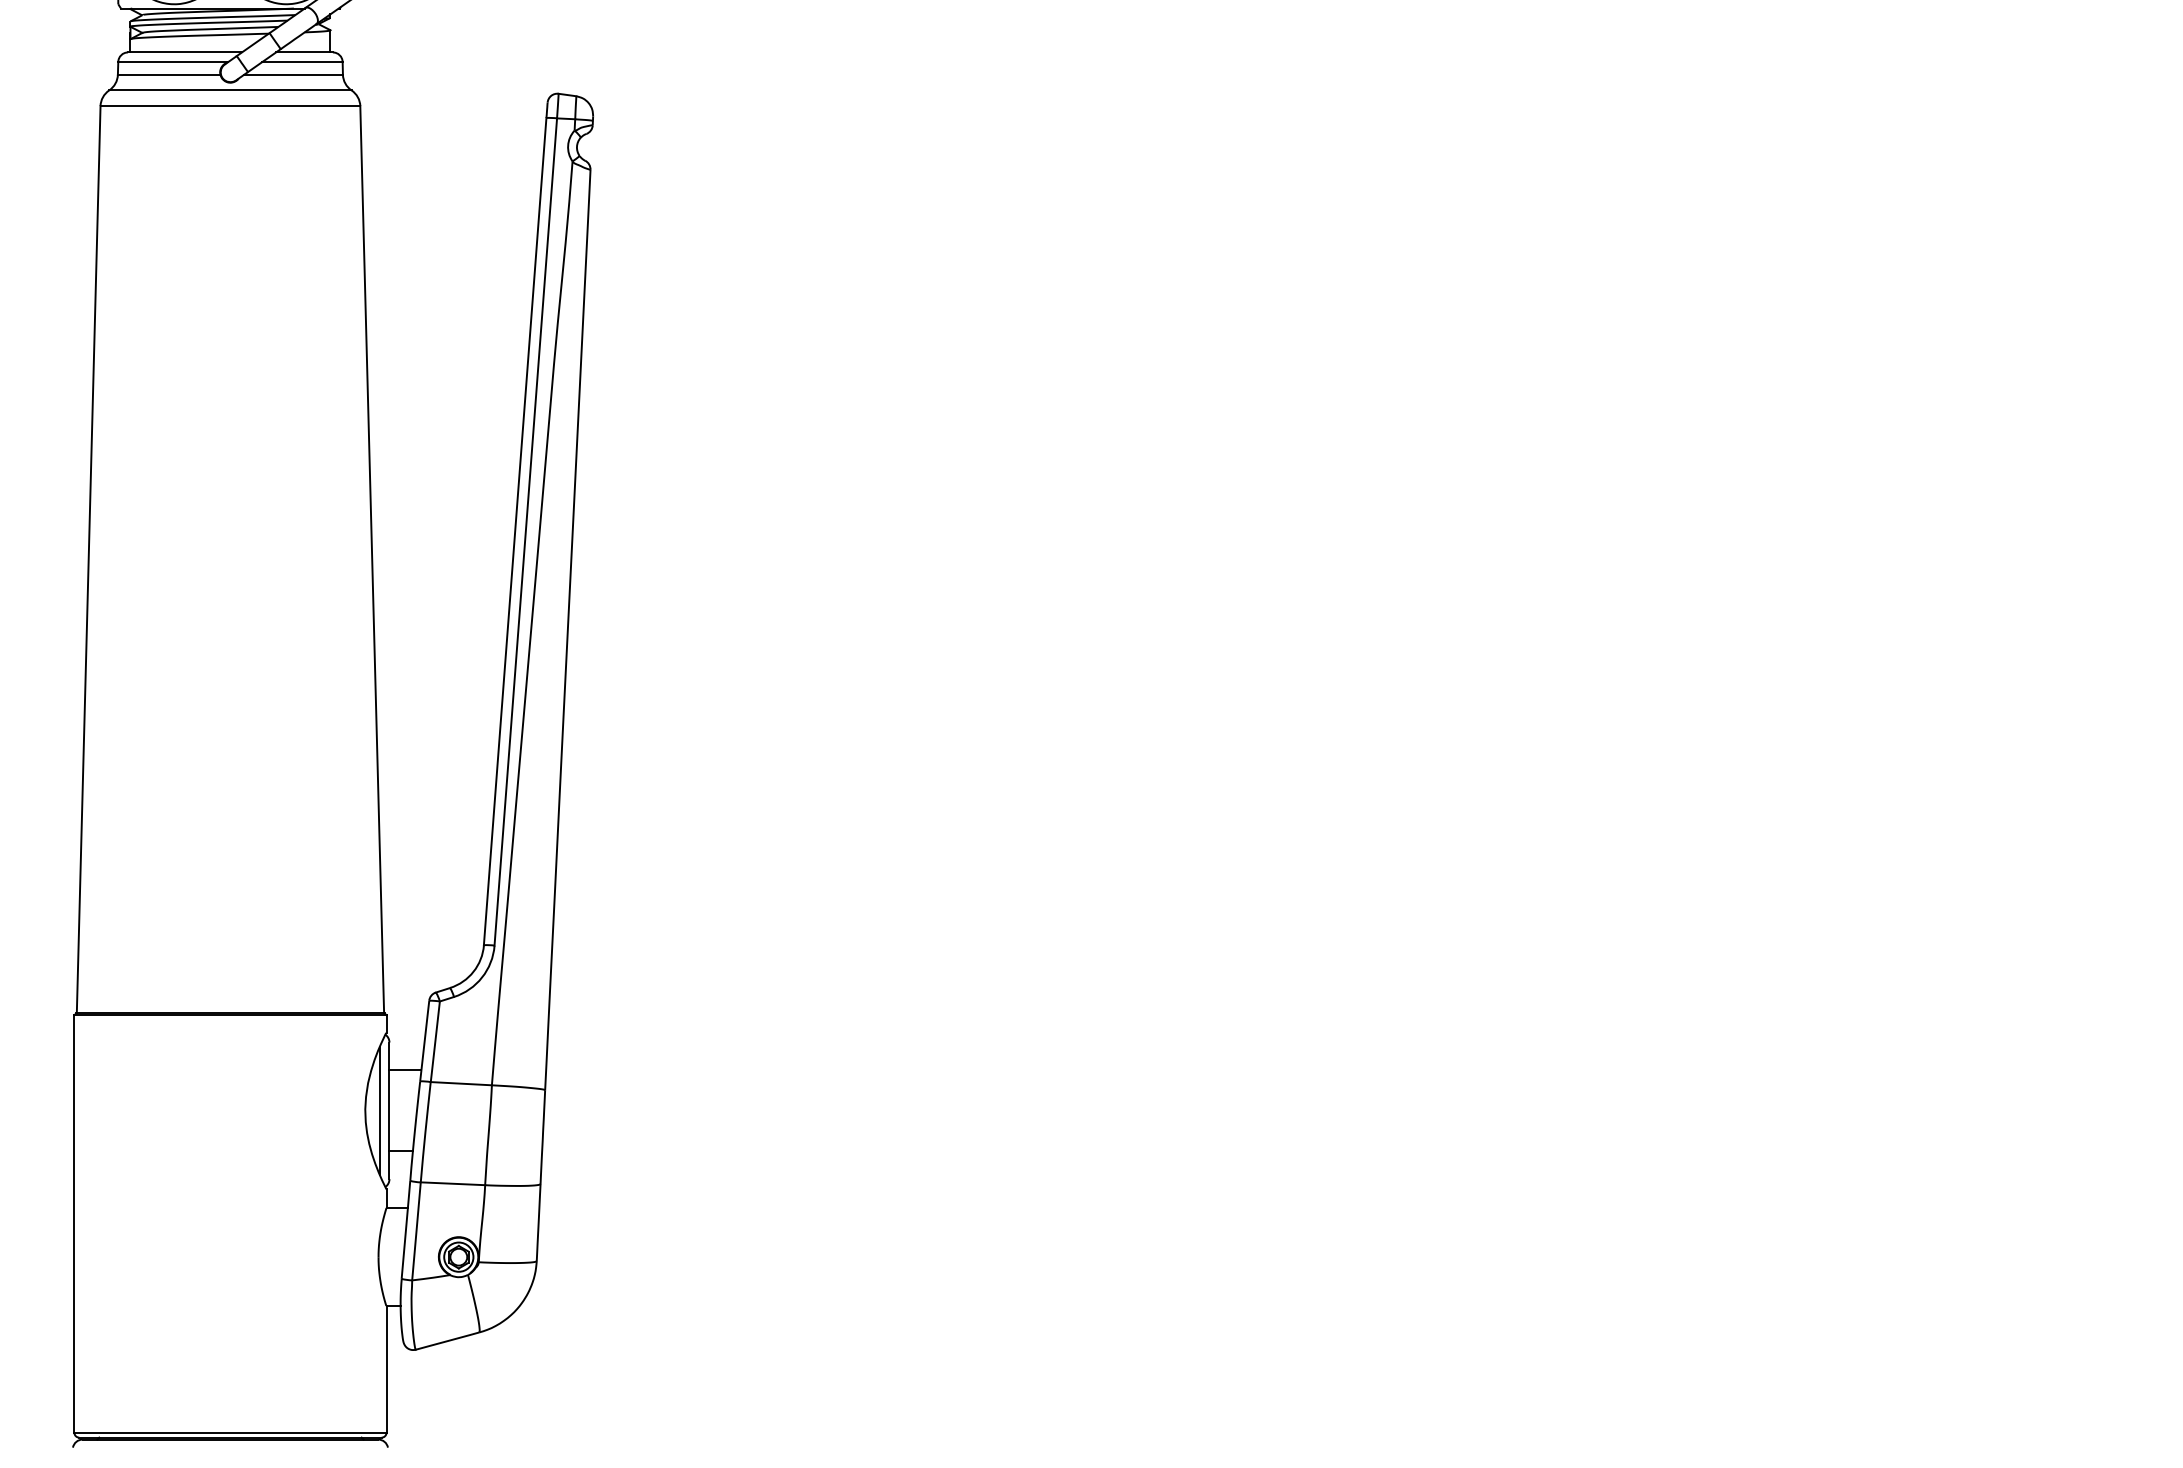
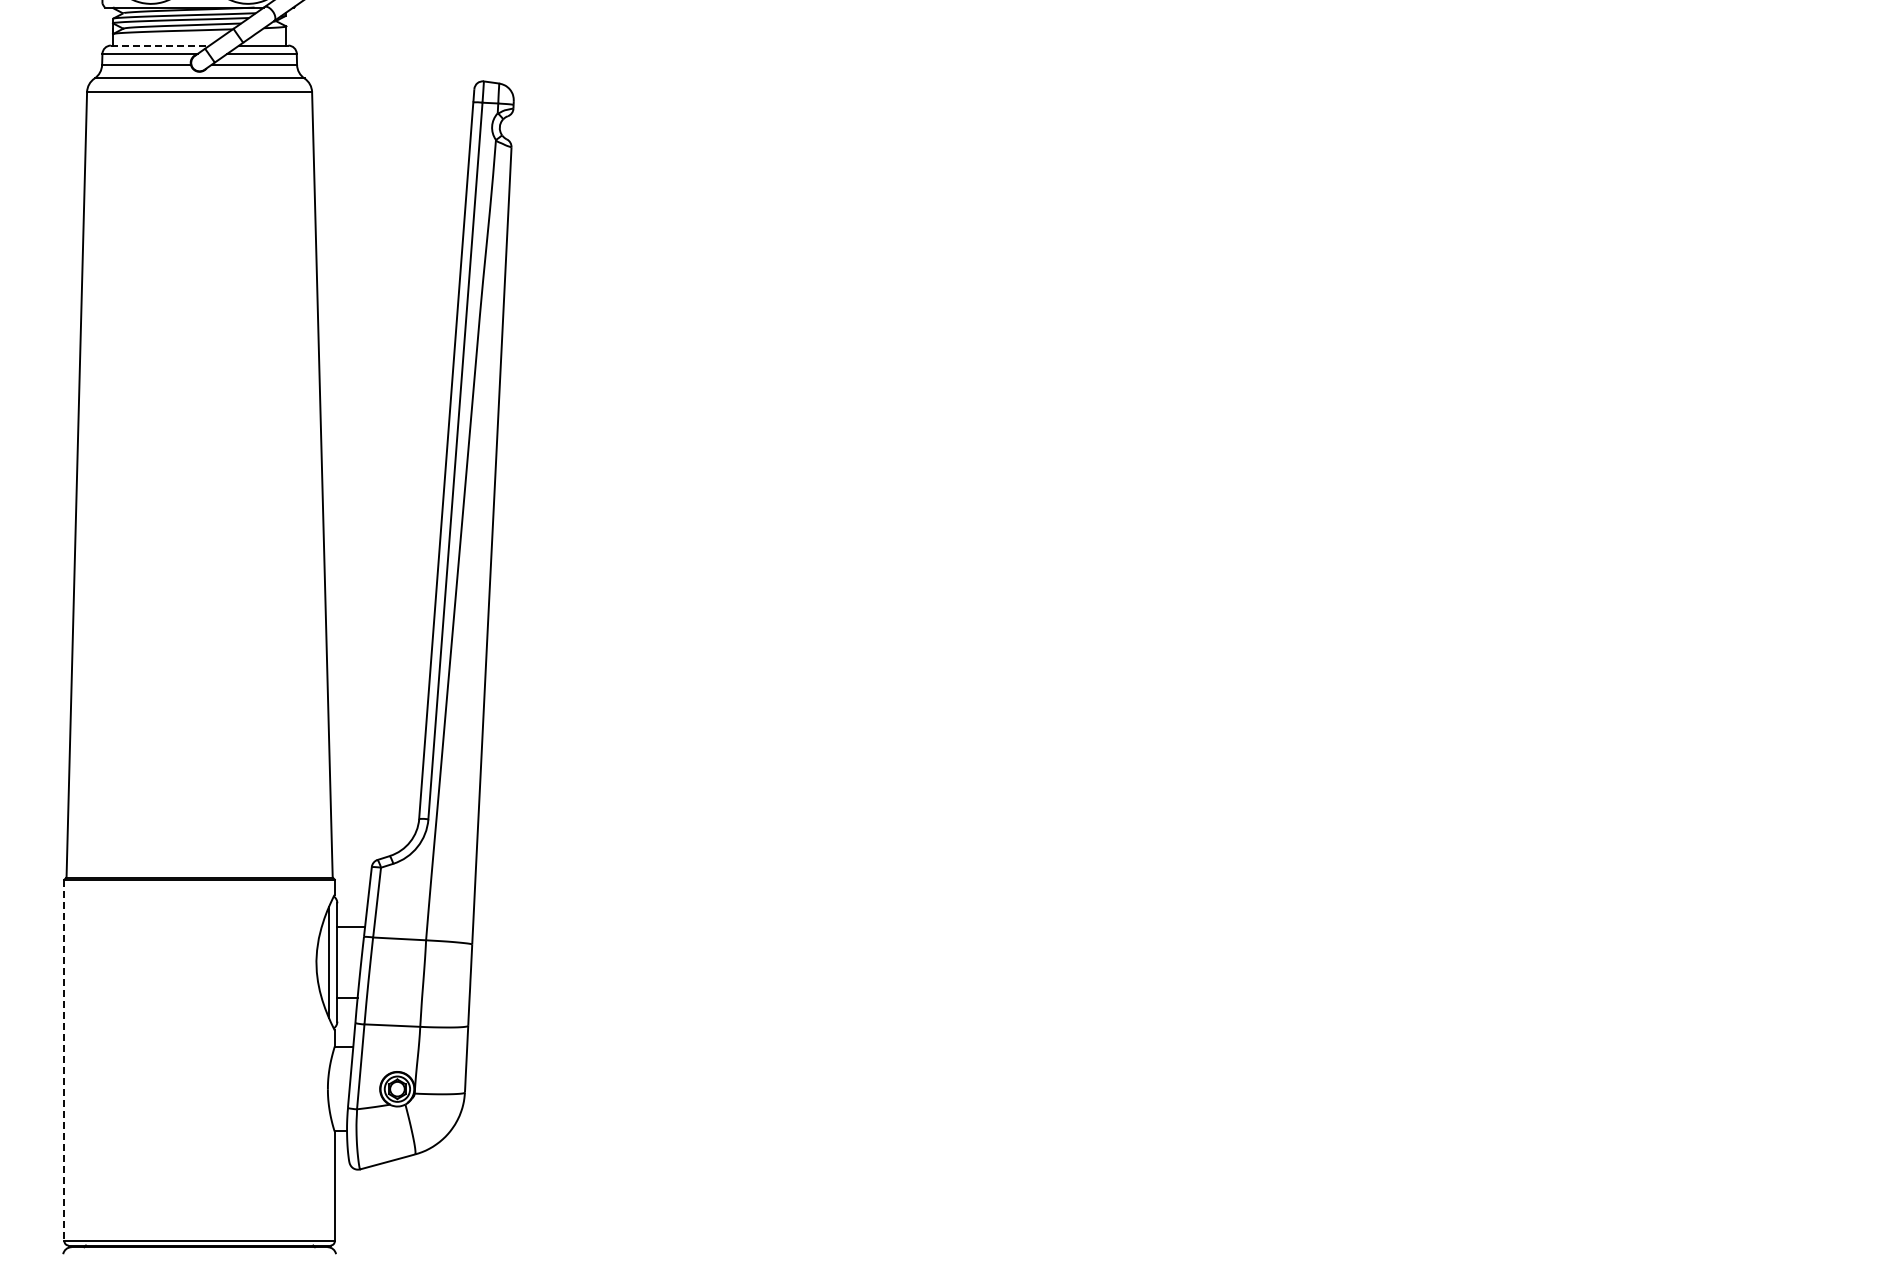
line: (185, 52) -> (160, 45), solid -> dashed
line: (74, 1224) -> (64, 1060), solid -> dashed

